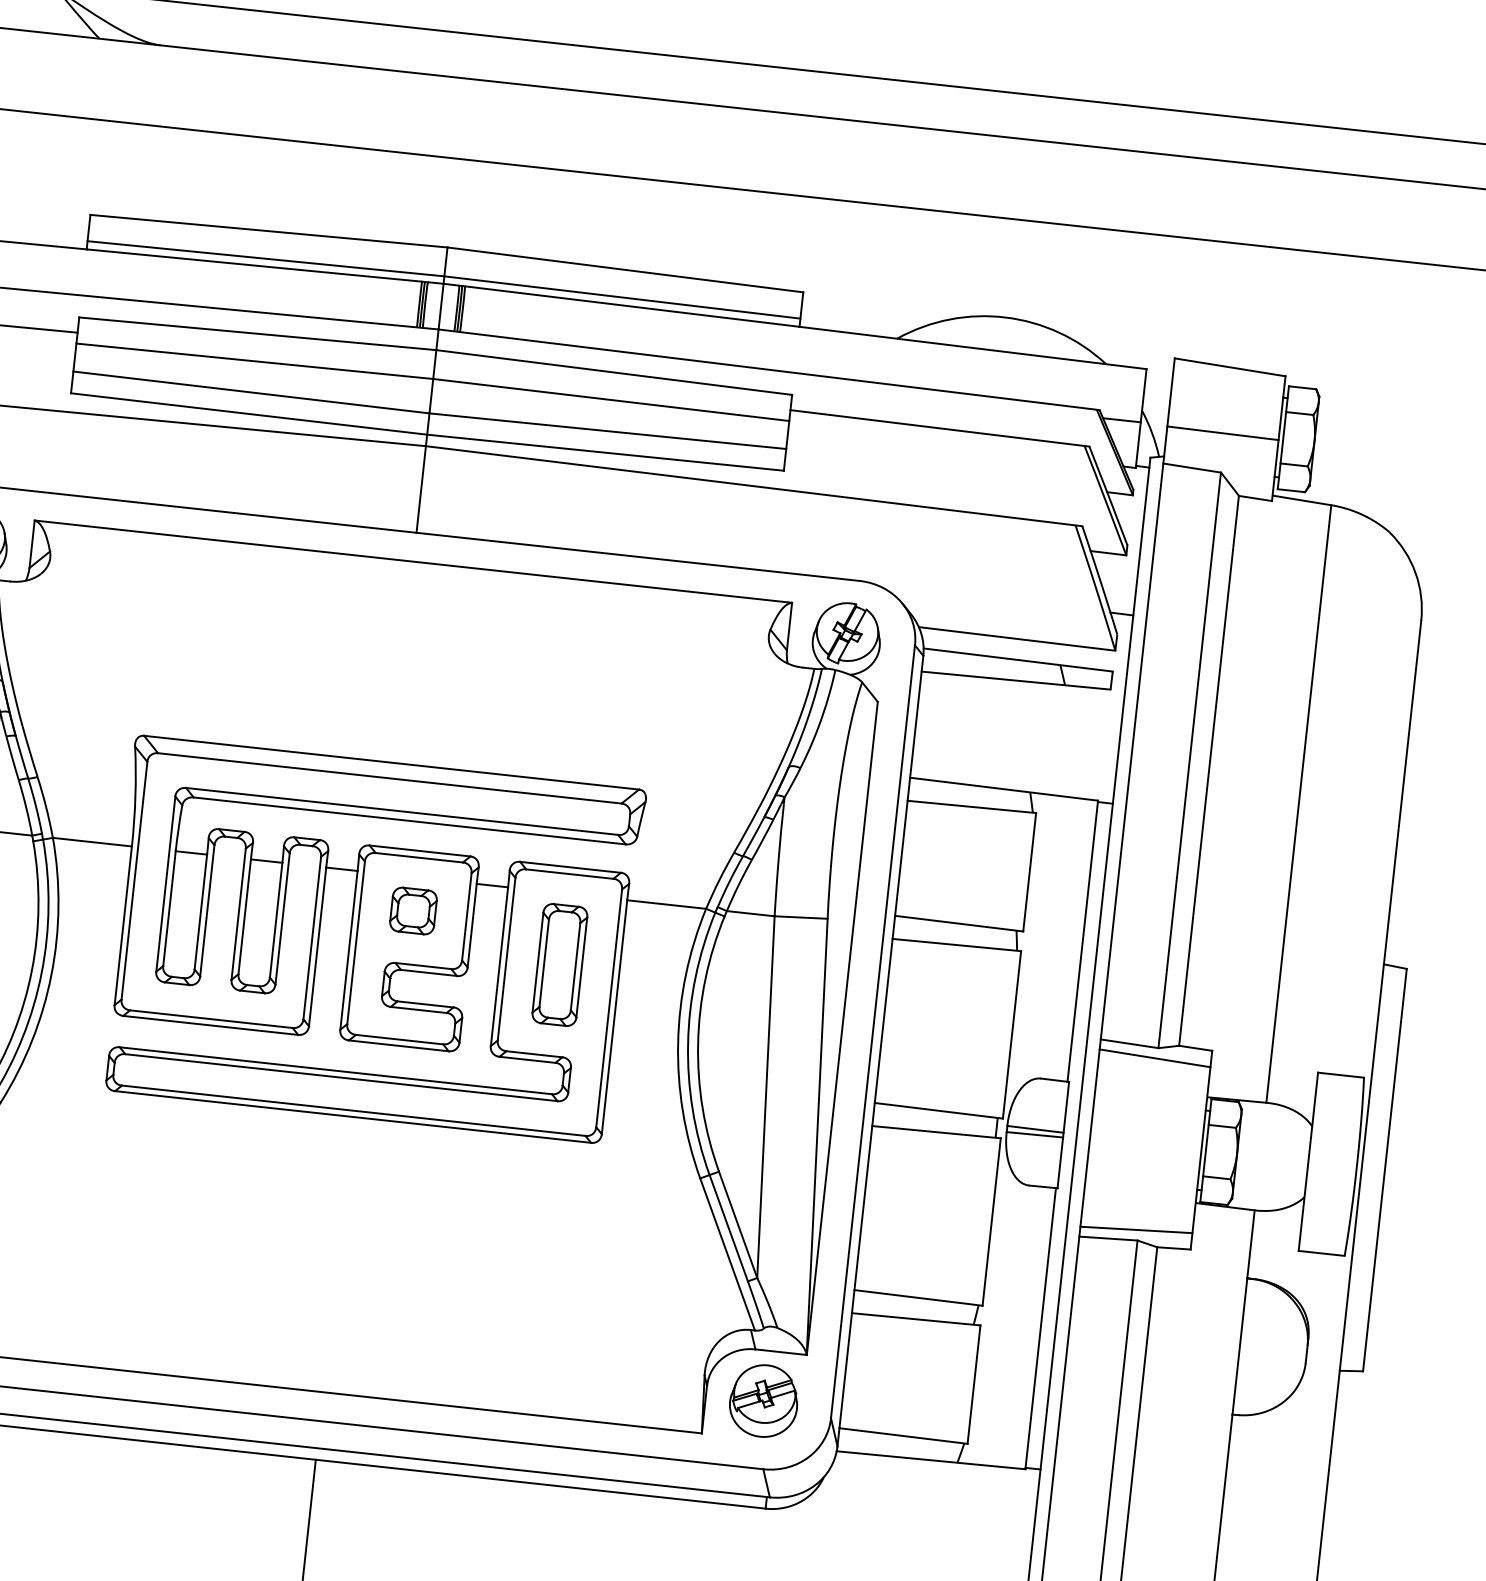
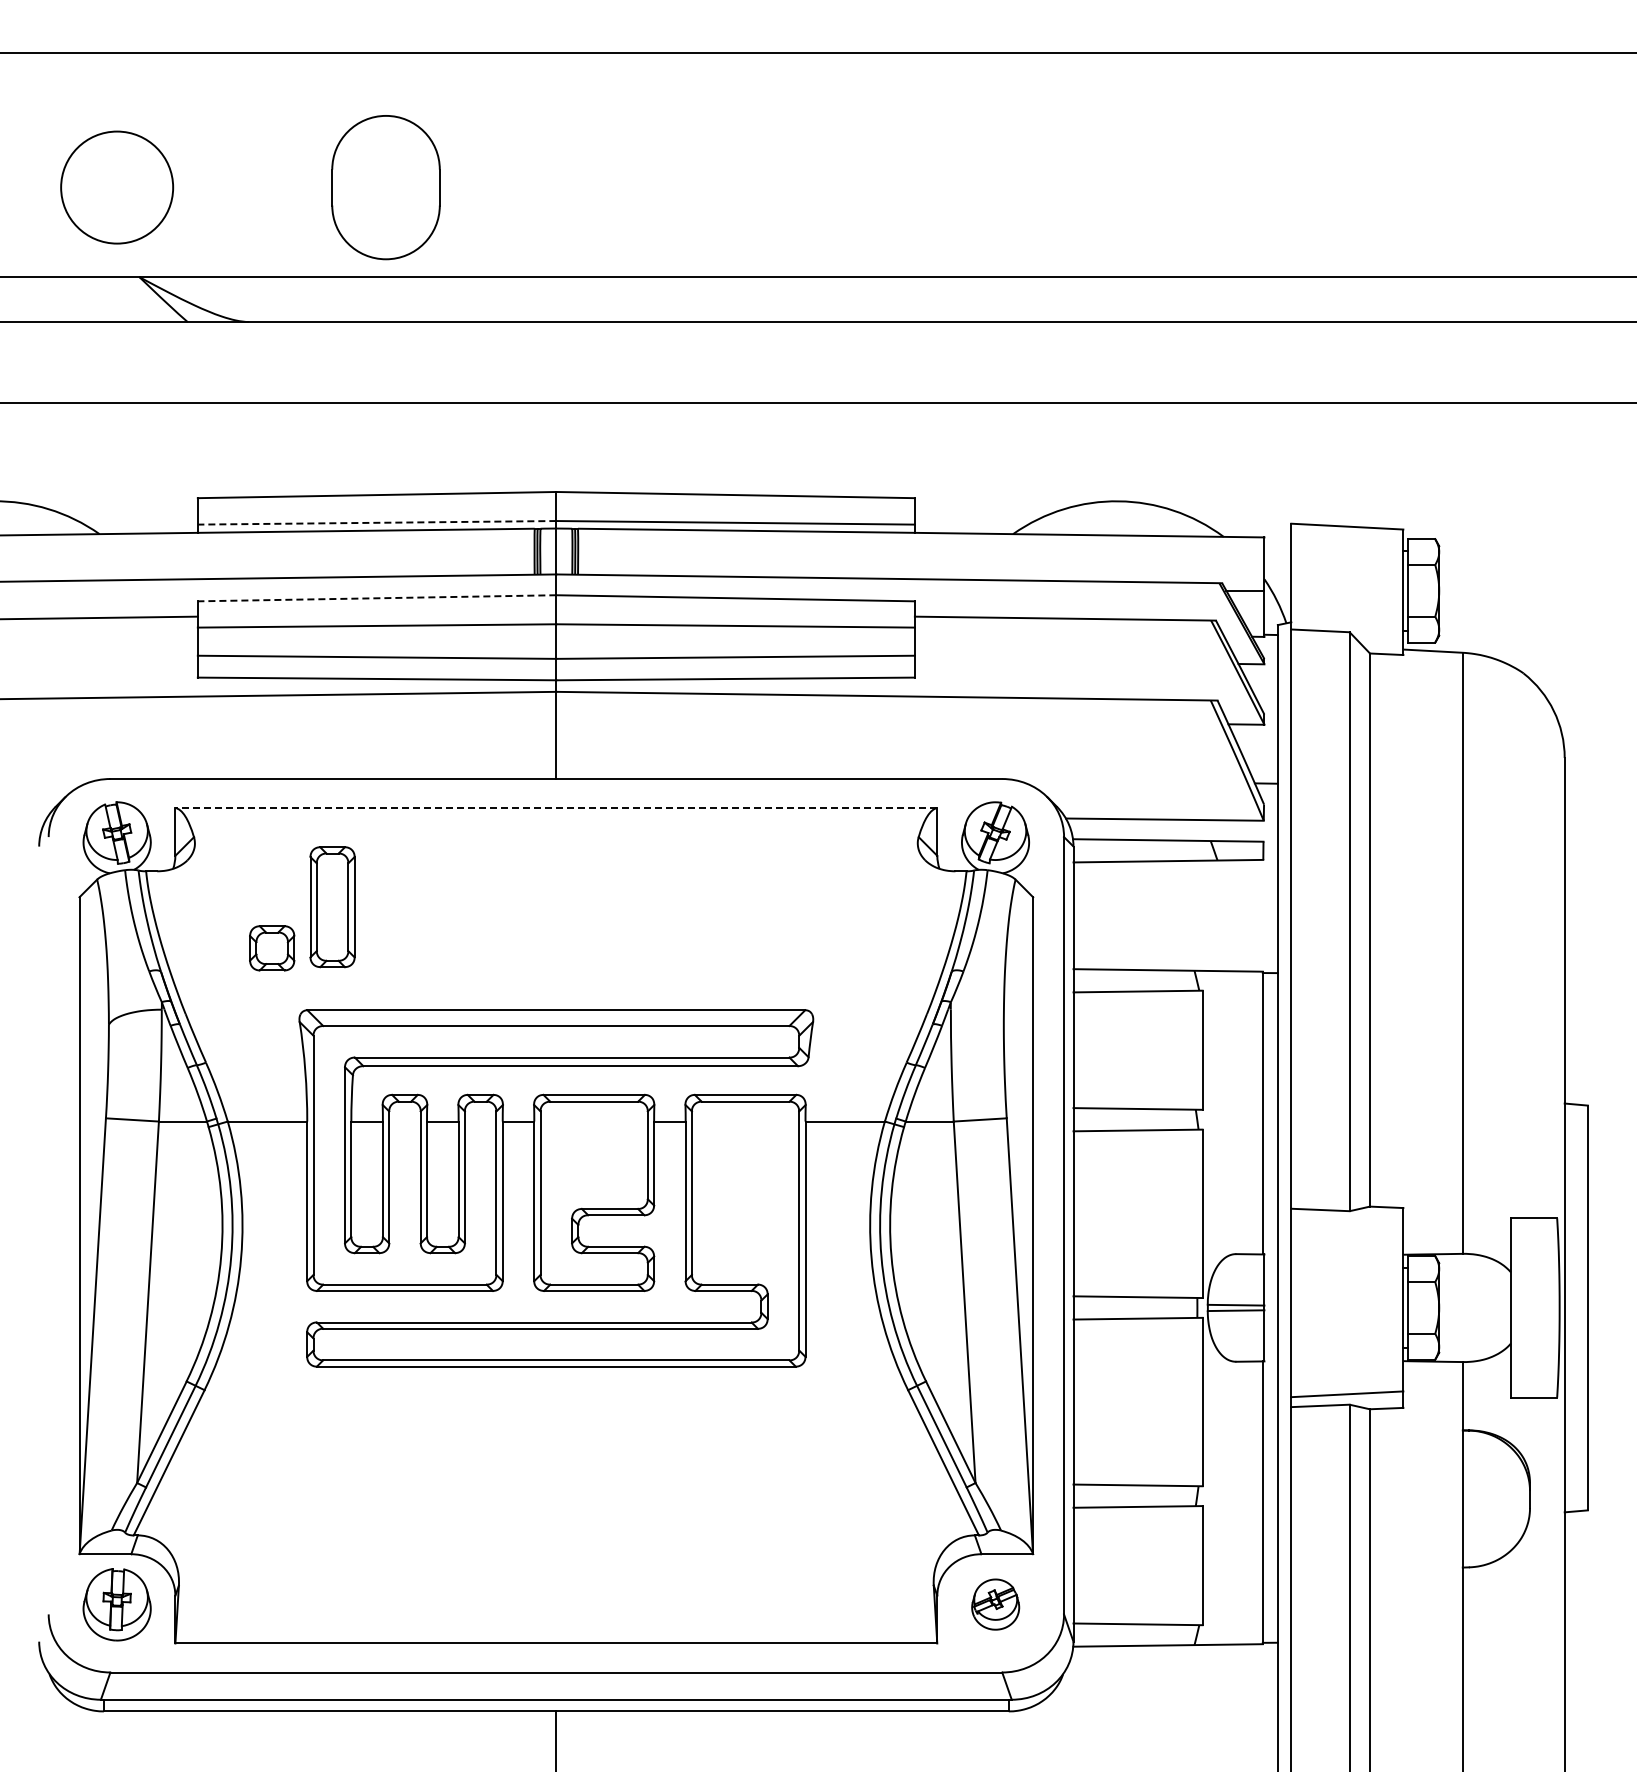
line: (265, 258) -> (376, 522), solid -> dashed
line: (257, 333) -> (376, 598), solid -> dashed
line: (1223, 432) -> (1347, 592), removed
line: (413, 562) -> (556, 808), solid -> dashed
part: (413, 911) -> (272, 948), moved
part: (559, 965) -> (332, 907), moved
line: (1155, 1058) -> (1347, 1221), removed
part: (763, 1400) -> (995, 1604), size x0.7

